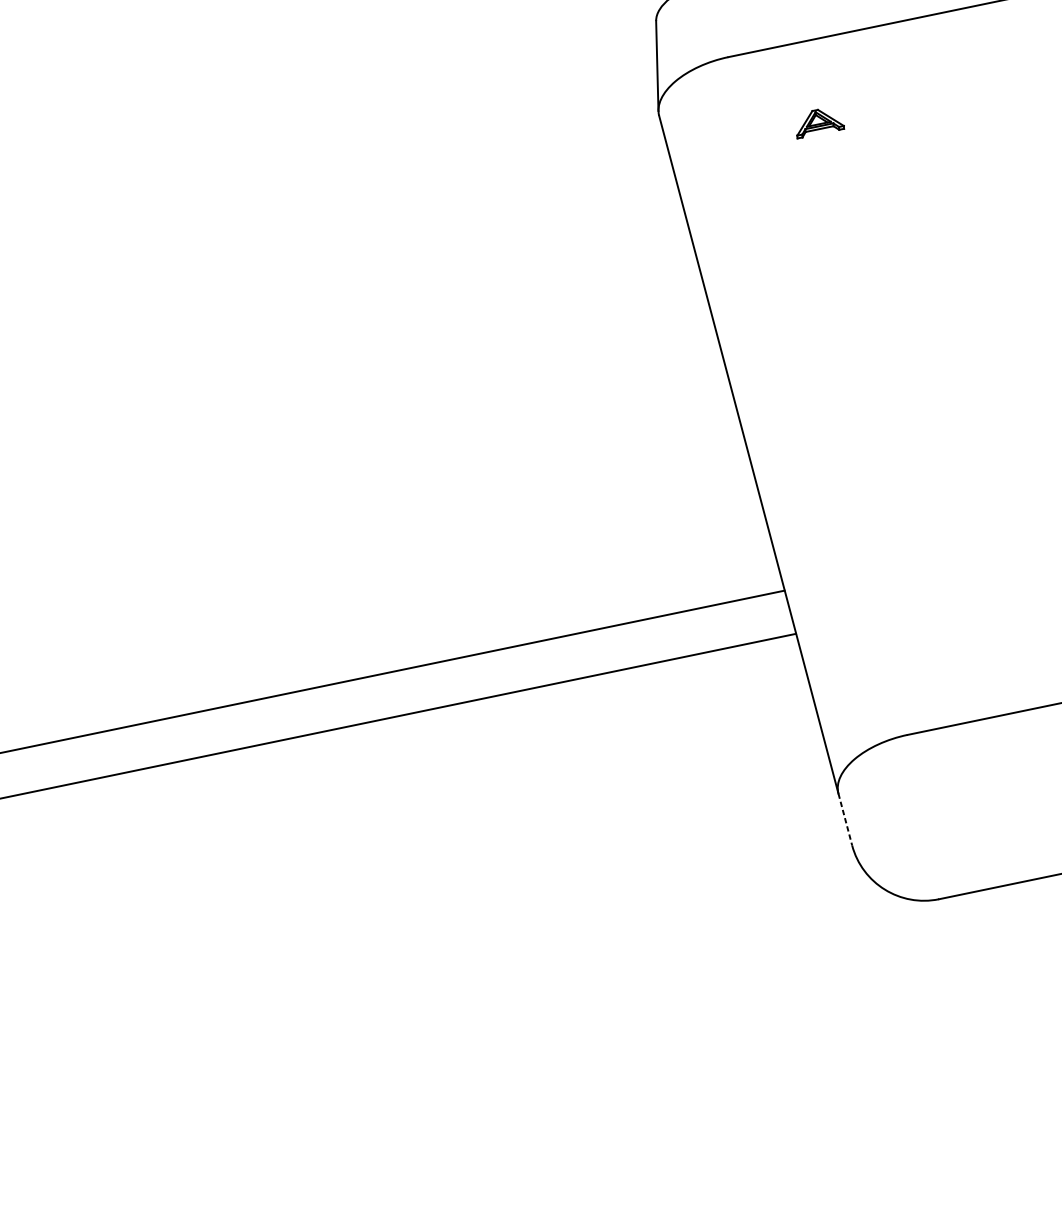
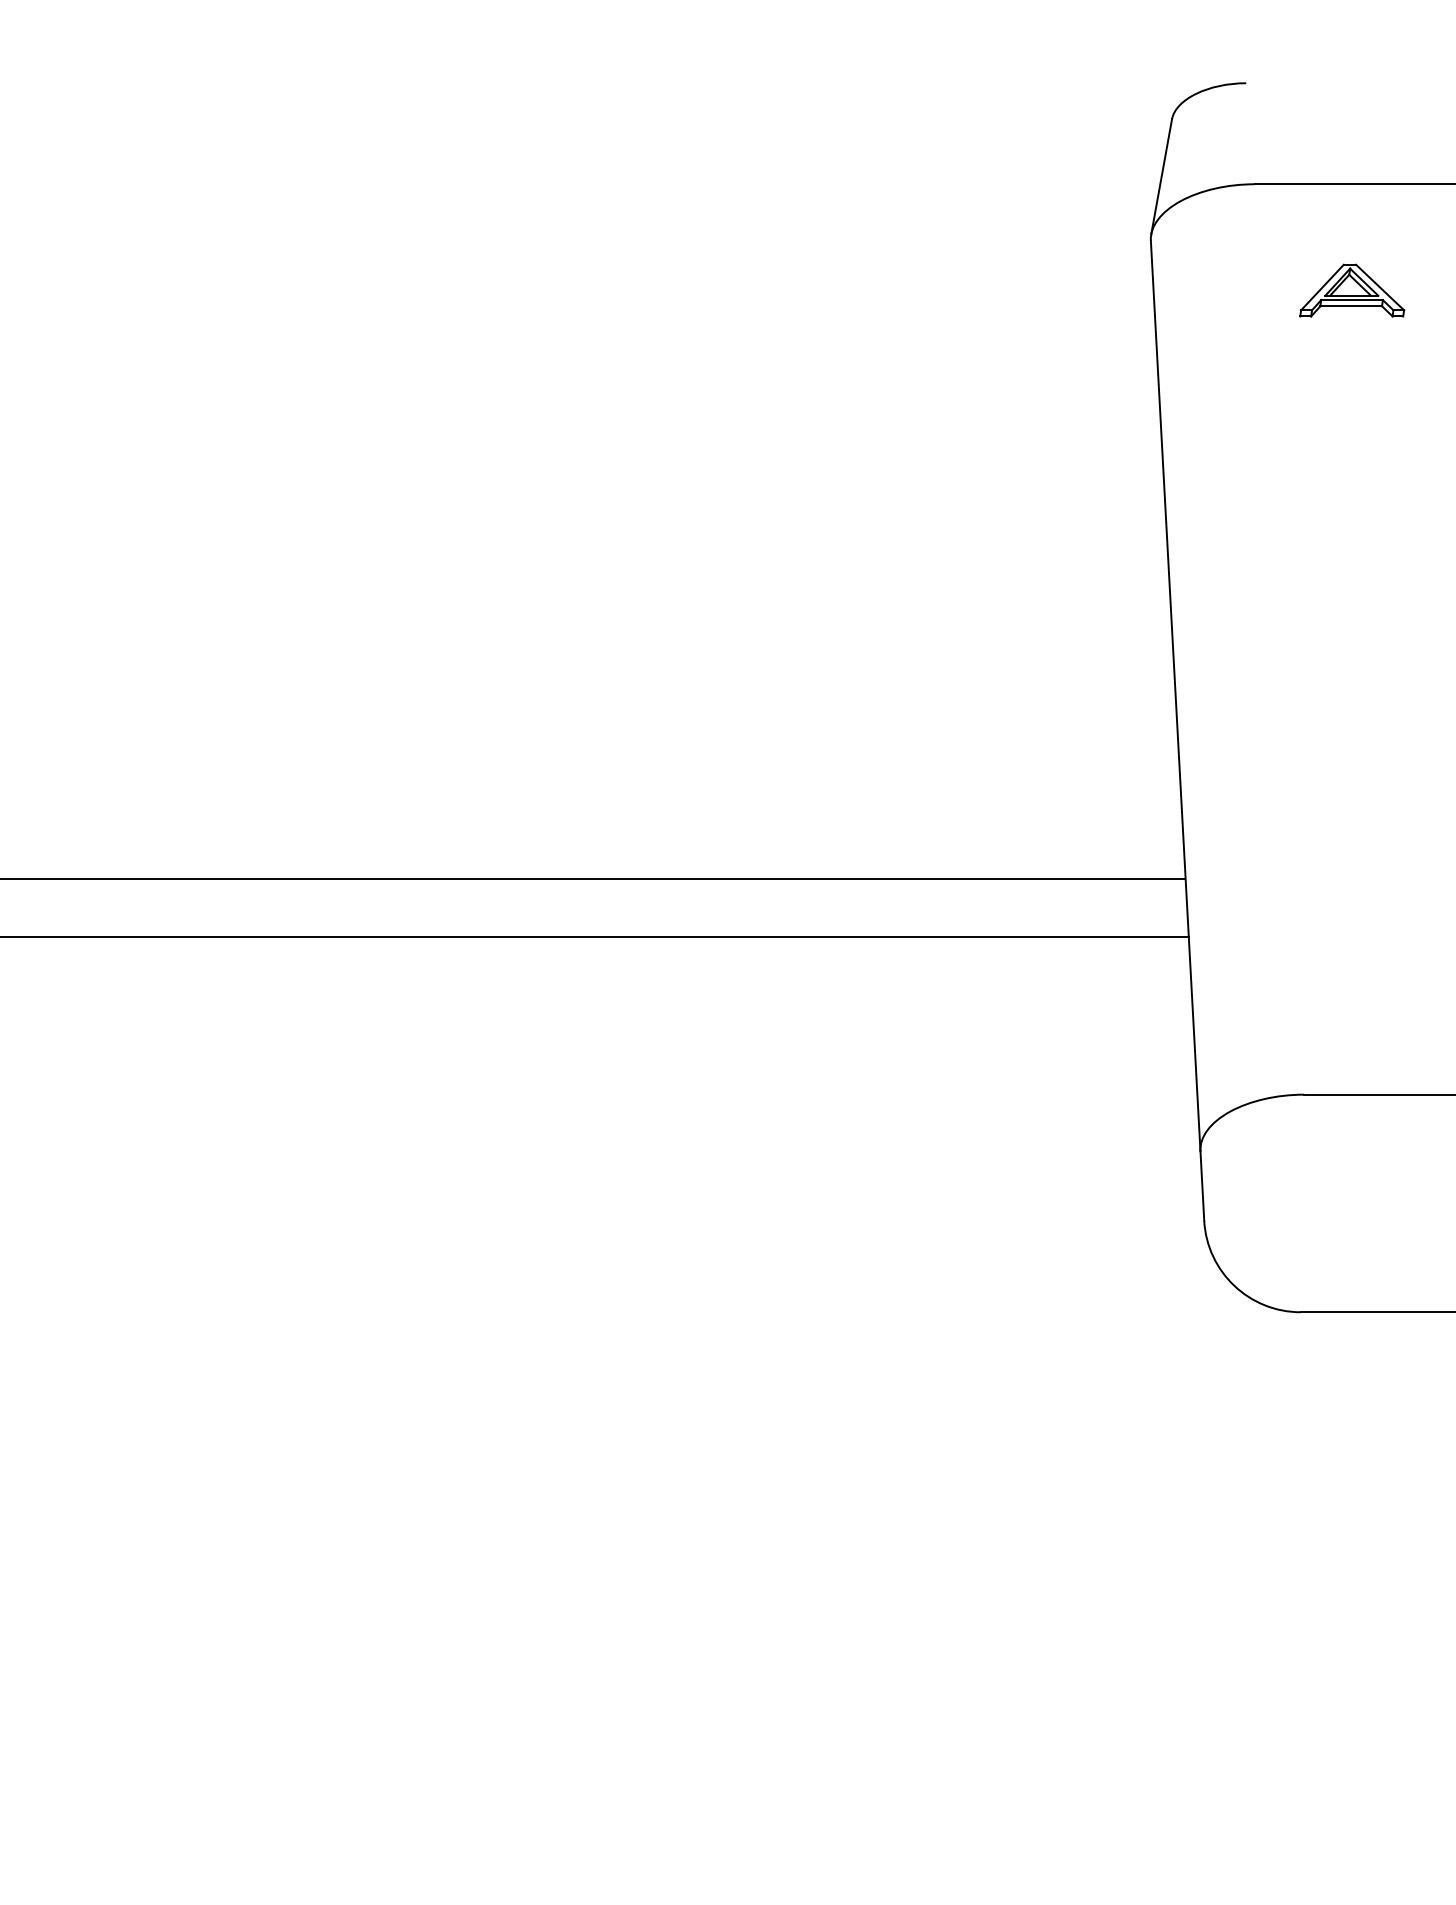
part: (818, 121) -> (1352, 290), size x1.67
line: (845, 819) -> (1202, 1186), dashed -> solid

